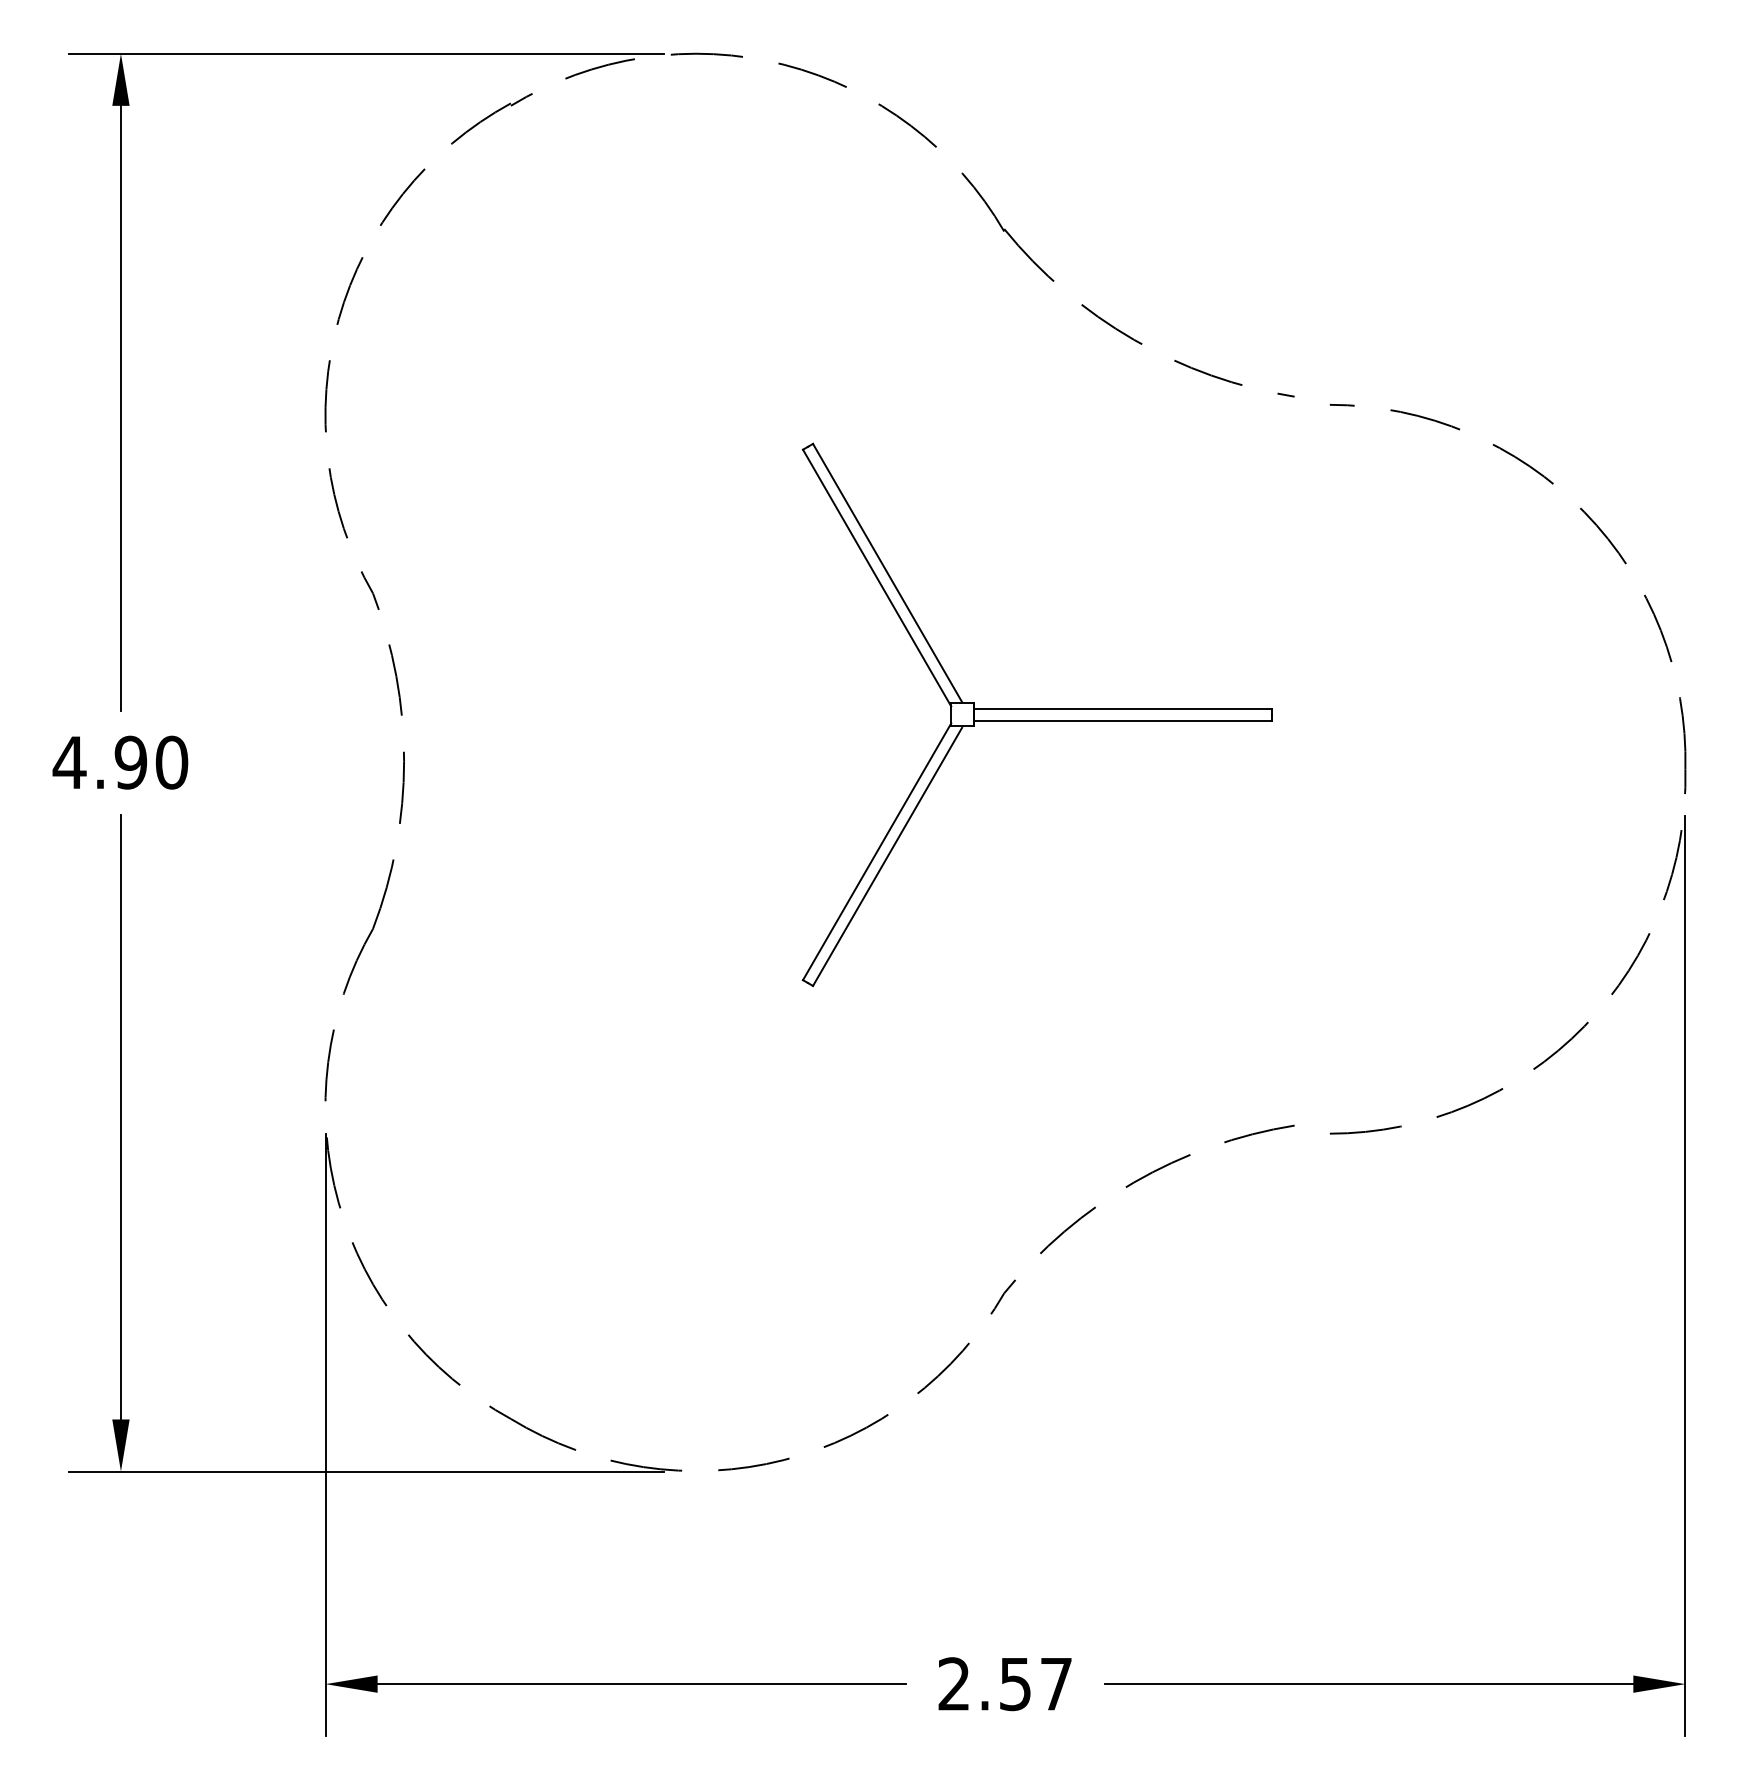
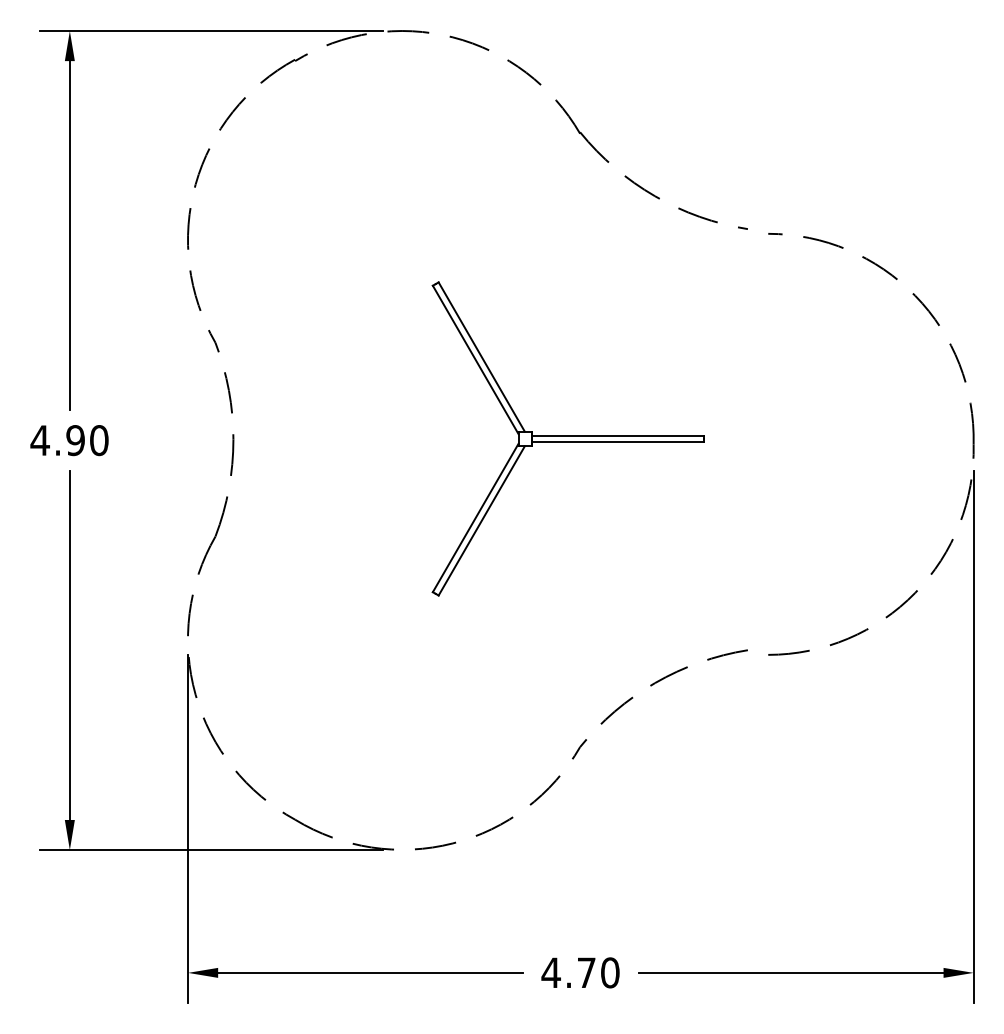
part: (1036, 714) -> (567, 438), moved
text: (1004, 1683) -> (580, 972), 2.57 -> 4.70

